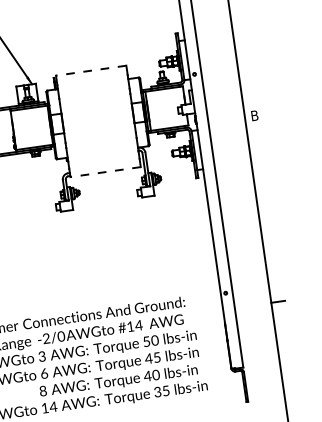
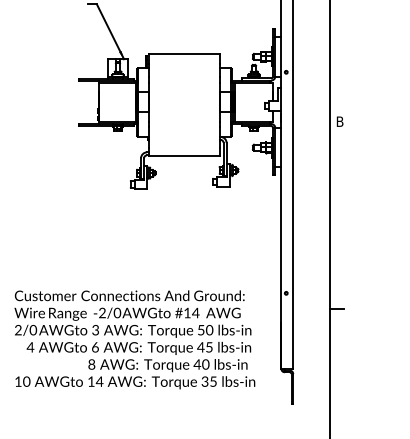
line: (91, 71) -> (184, 54), dashed -> solid
line: (105, 172) -> (184, 156), dashed -> solid

